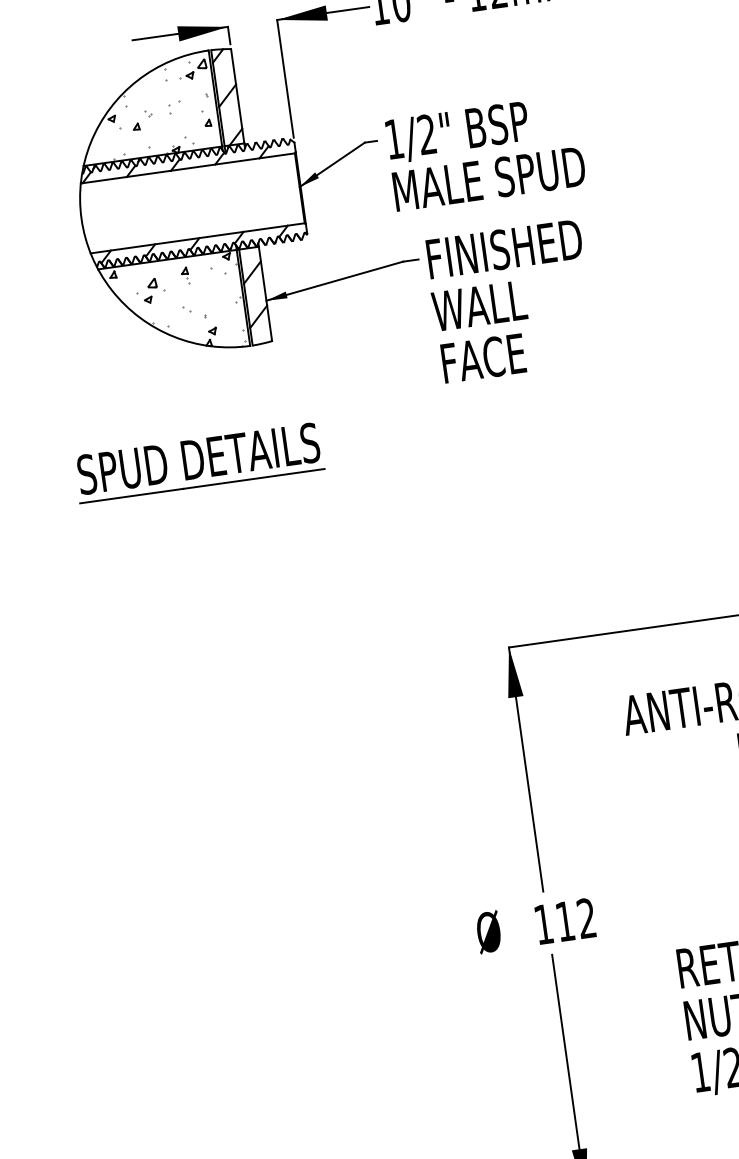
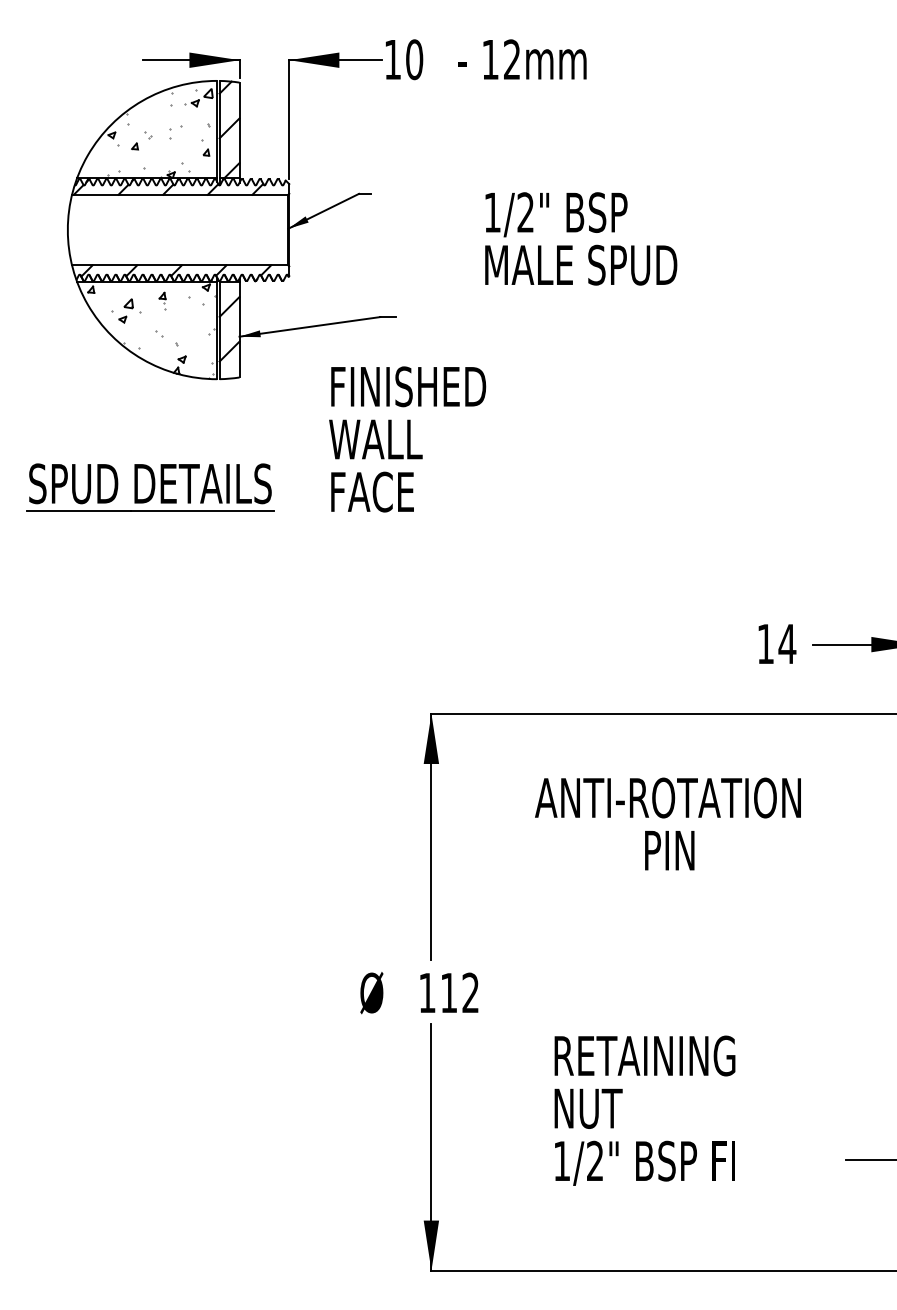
text: (485, 152) -> (581, 238), moved
text: (510, 301) -> (407, 439), moved

